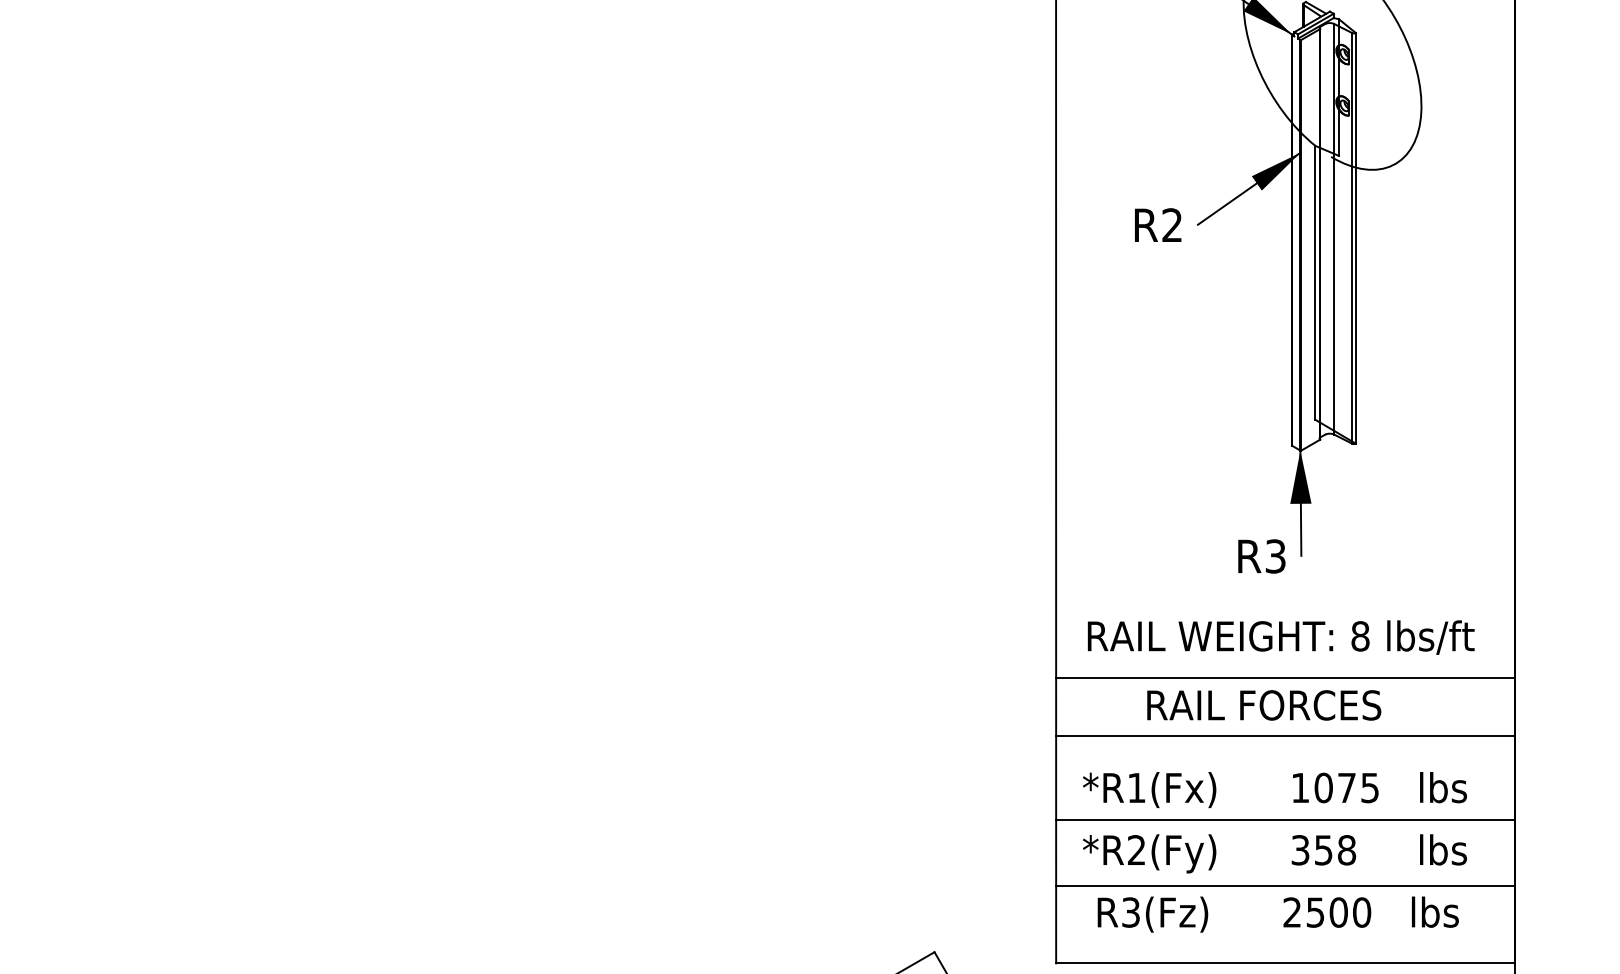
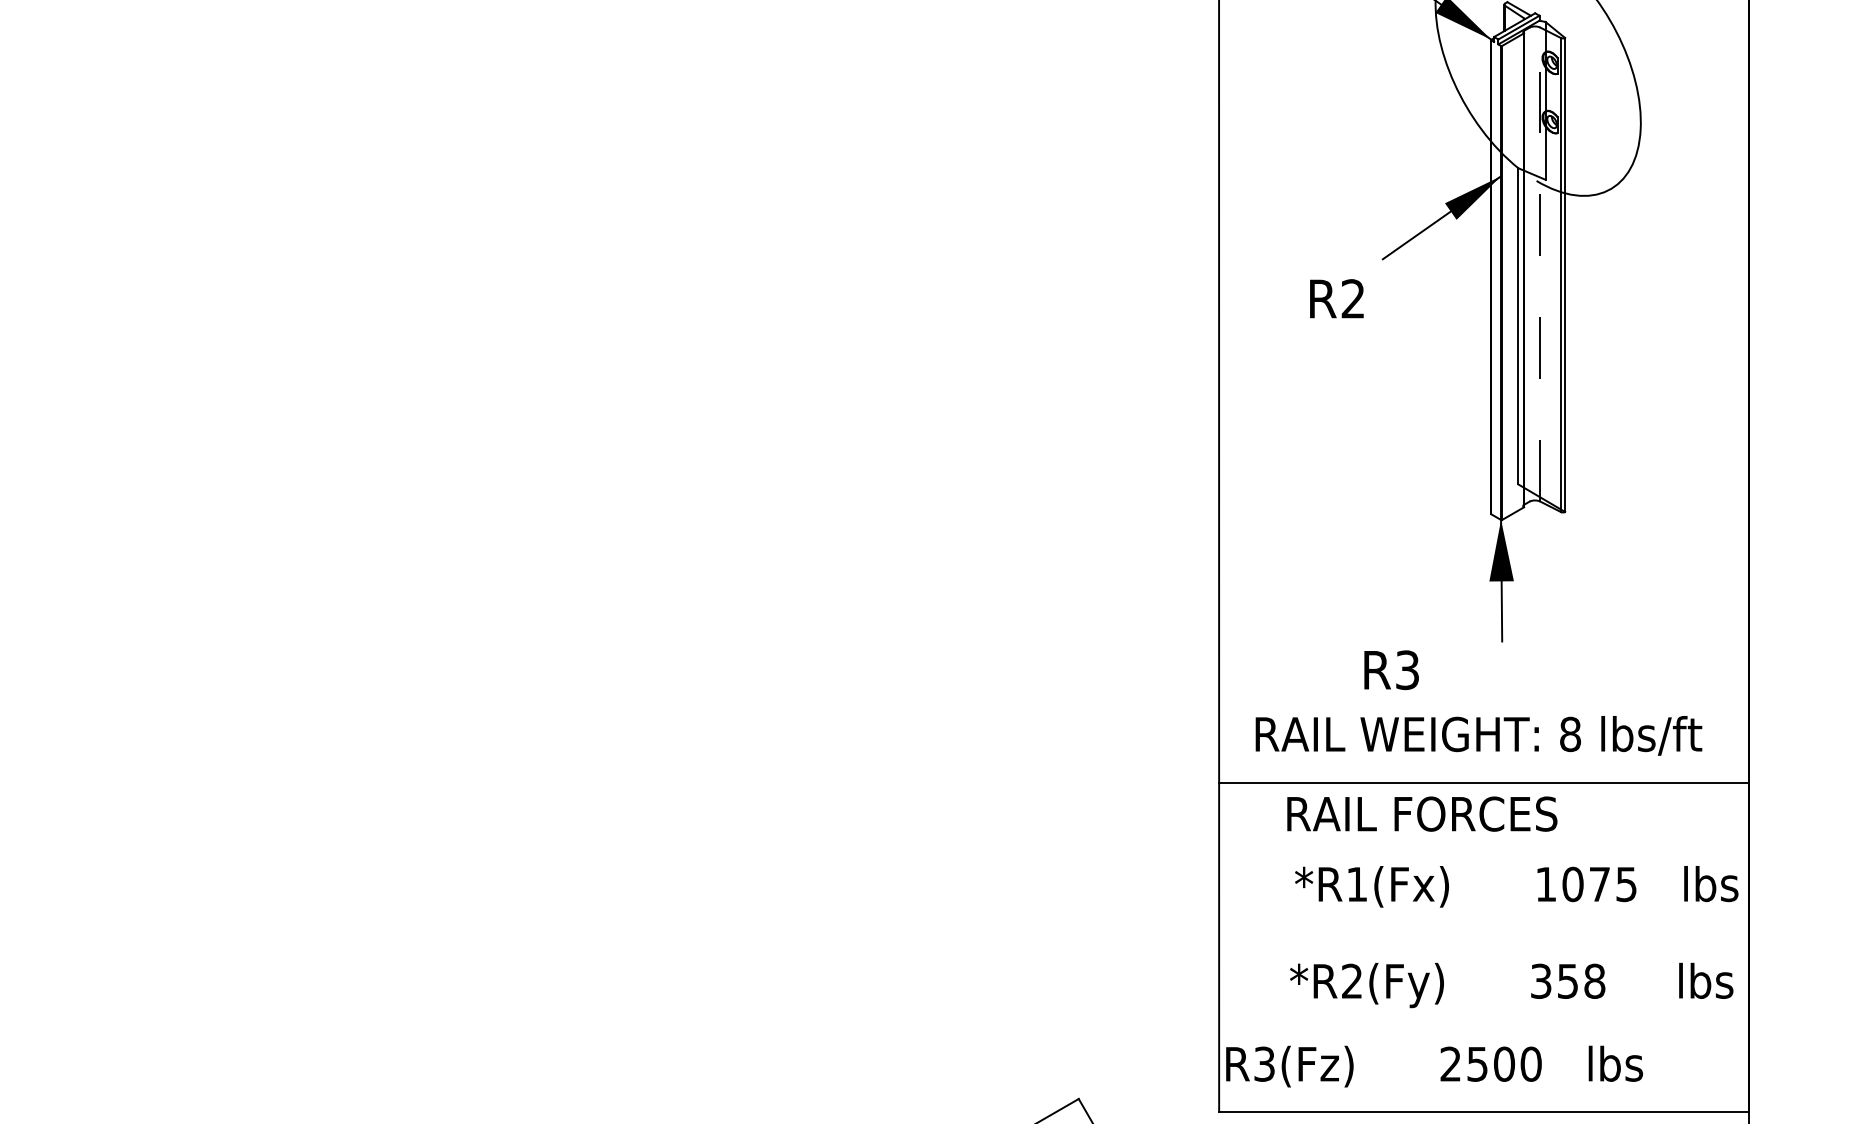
text: (1157, 224) -> (1336, 298), moved
line: (1334, 229) -> (1540, 264), solid -> dashed
text: (1261, 556) -> (1391, 670), moved
text: (1264, 704) -> (1422, 813), moved
line: (1285, 736) -> (1483, 849), removed
text: (1274, 789) -> (1516, 886), moved
line: (1285, 820) -> (1483, 946), removed
text: (1274, 853) -> (1511, 985), moved
line: (1285, 885) -> (1483, 1022), removed
text: (1278, 914) -> (1434, 1066), moved

